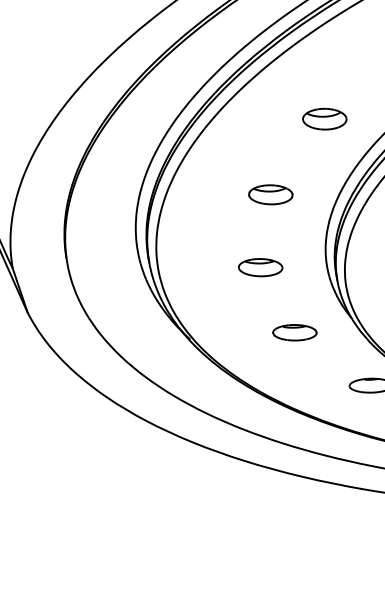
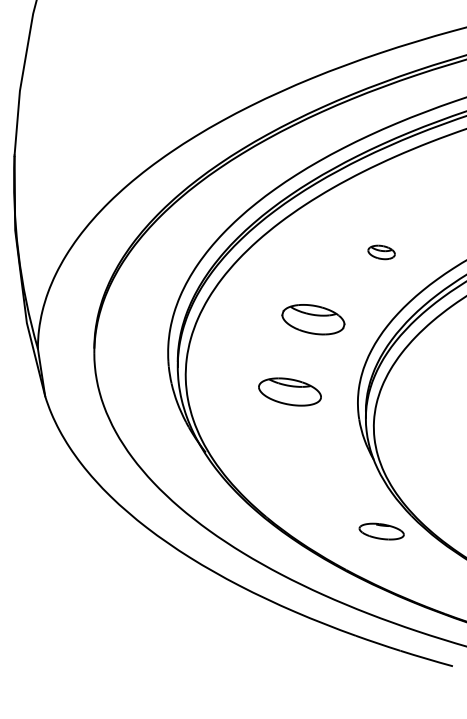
part: (324, 119) -> (381, 252), size x0.6
part: (270, 194) -> (313, 319), size x1.4
part: (260, 267) -> (290, 391), size x1.4
part: (294, 332) -> (313, 463), removed

